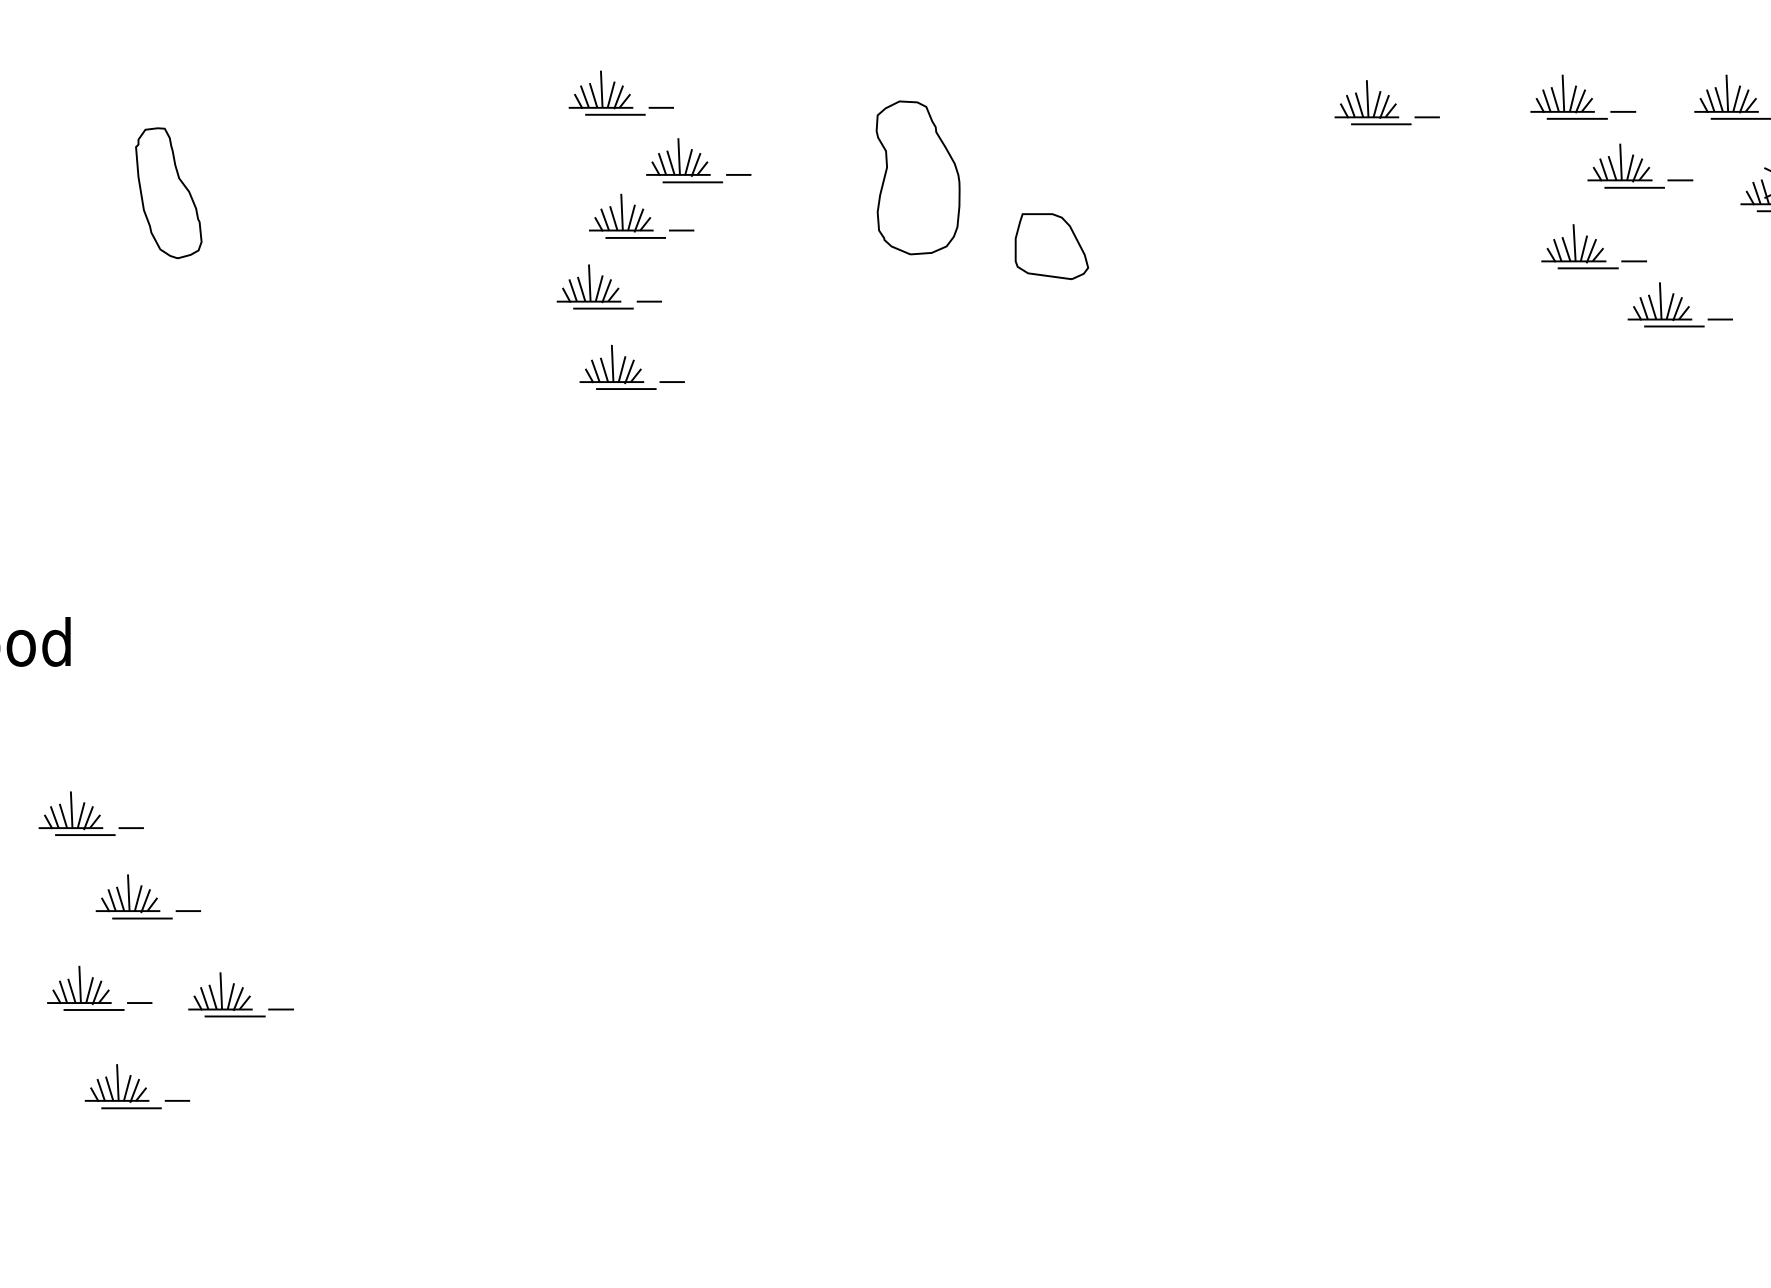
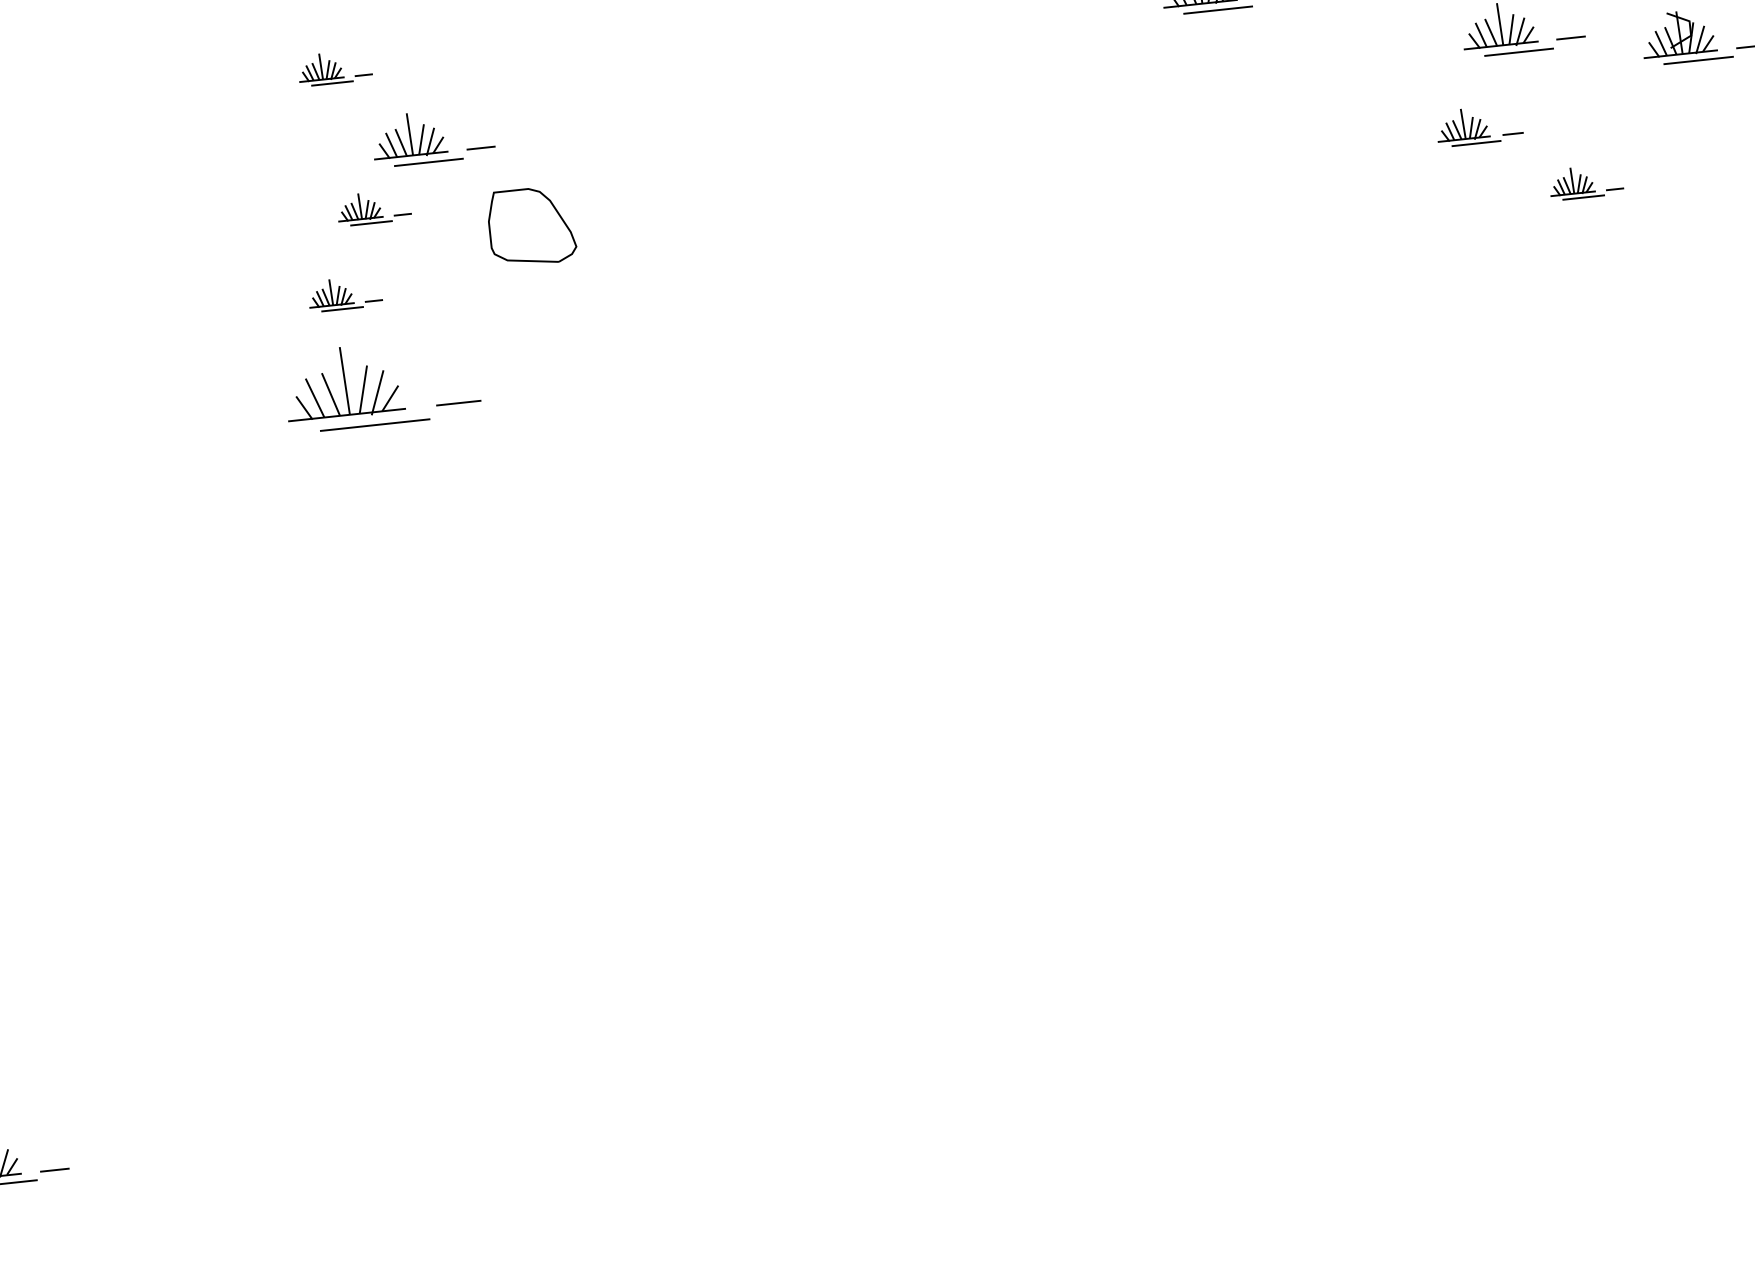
part: (620, 92) -> (334, 67), size x0.6
part: (917, 177) -> (688, 129), removed
part: (641, 215) -> (373, 207), size x0.6
part: (1051, 246) -> (531, 226), moved
part: (1593, 246) -> (1478, 125), size x0.7
part: (608, 286) -> (344, 293), size x0.6
part: (1679, 304) -> (1585, 181), size x0.6
part: (631, 367) -> (380, 384), size x1.6

